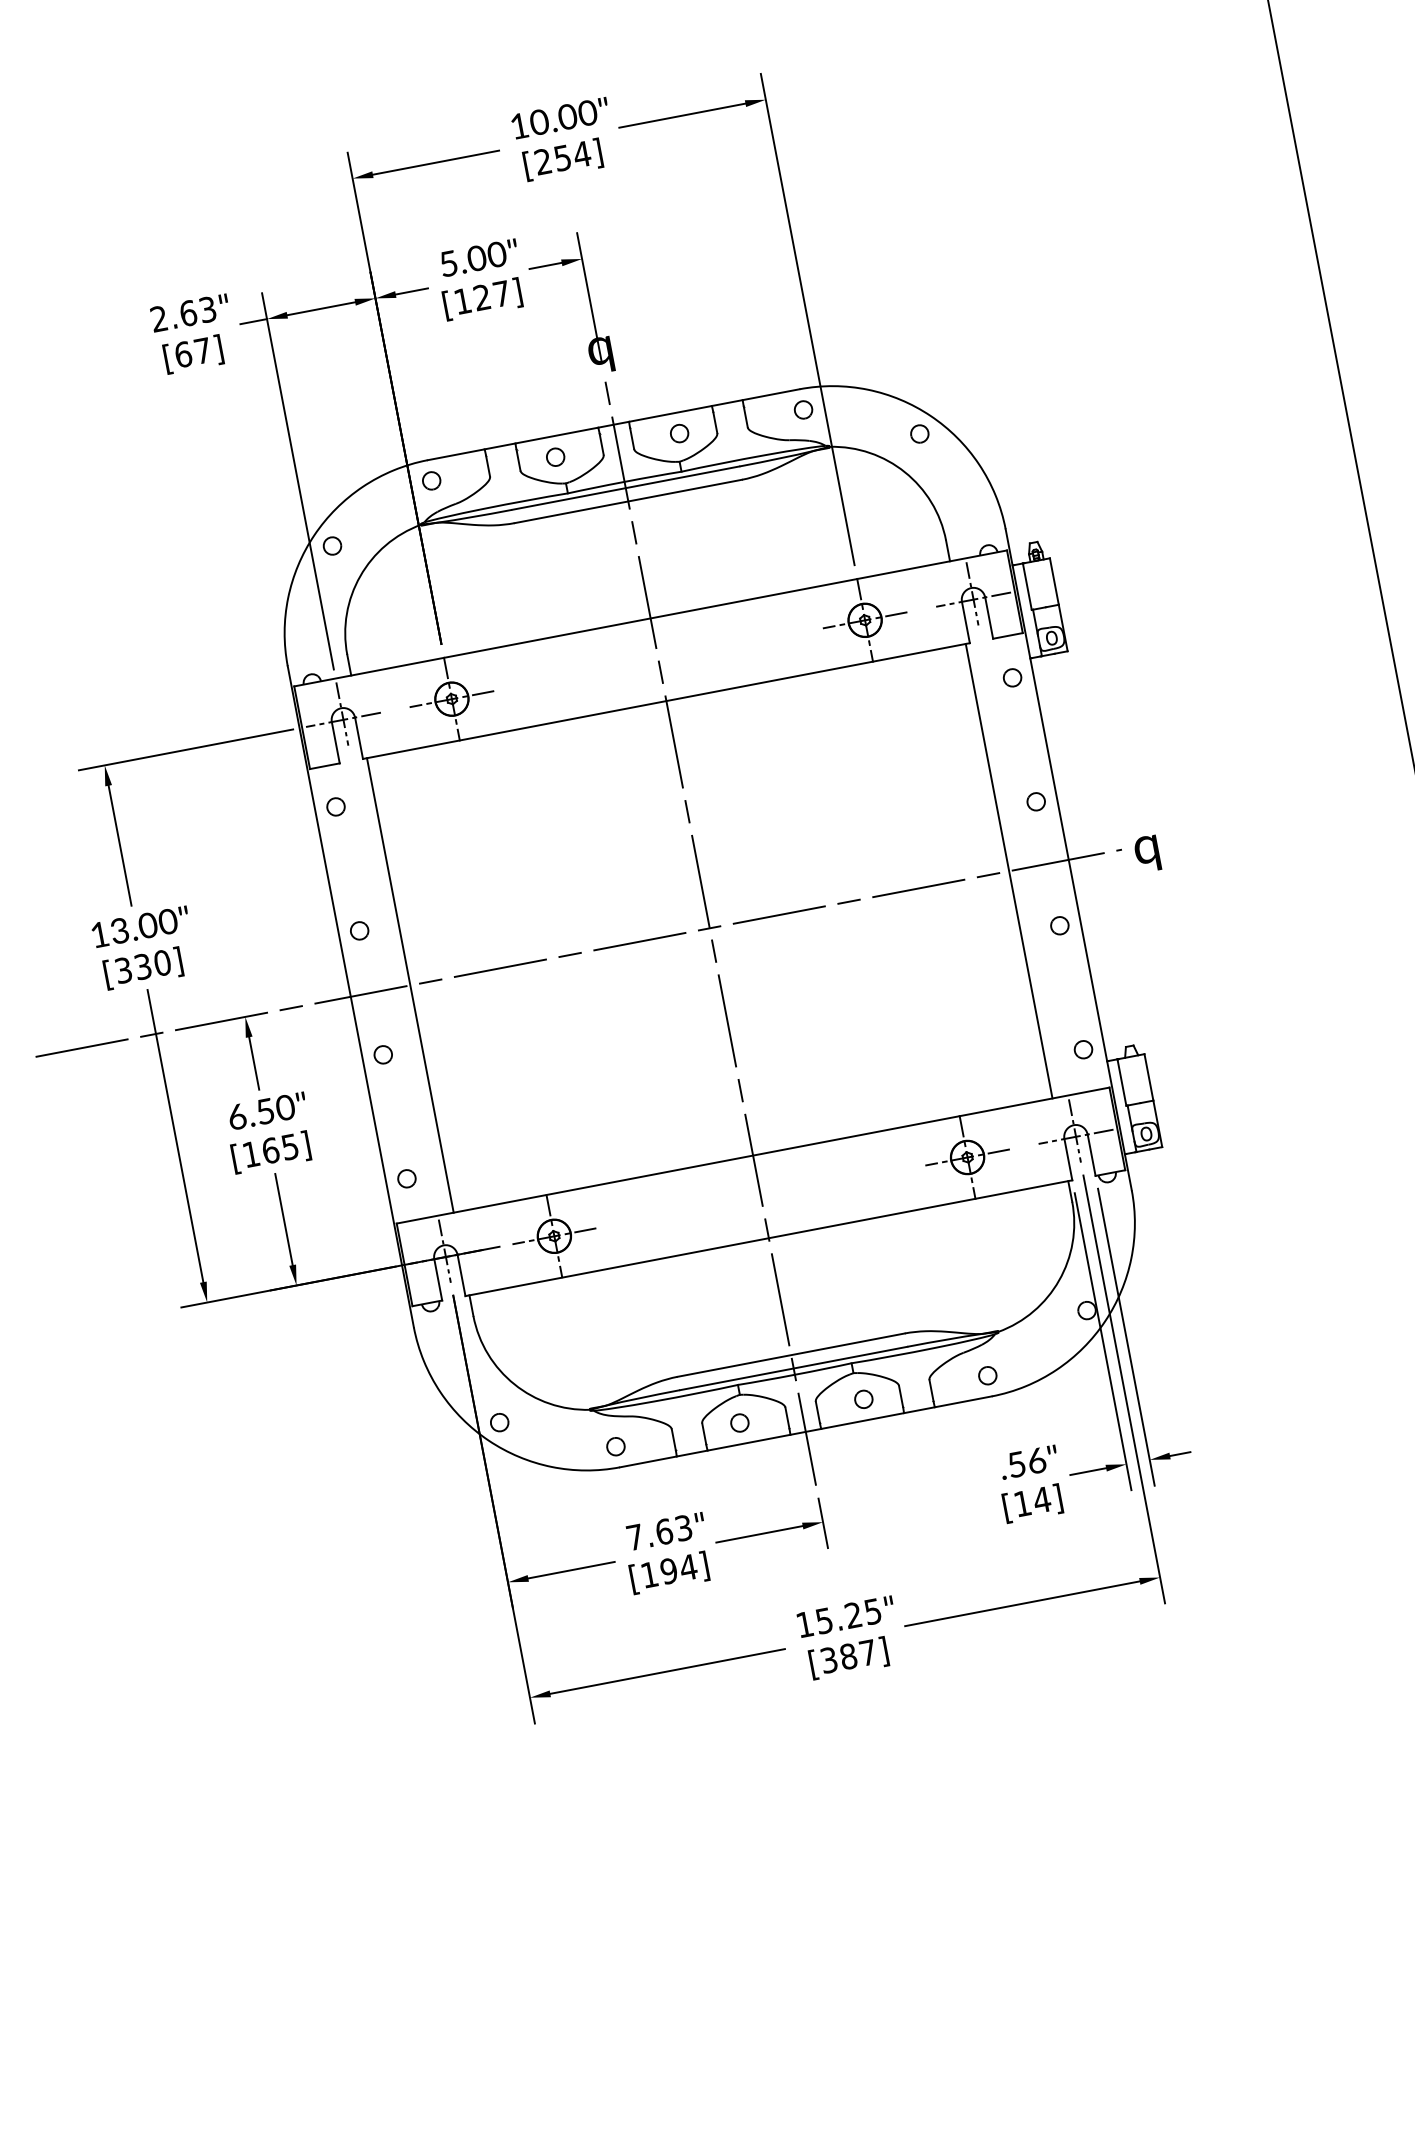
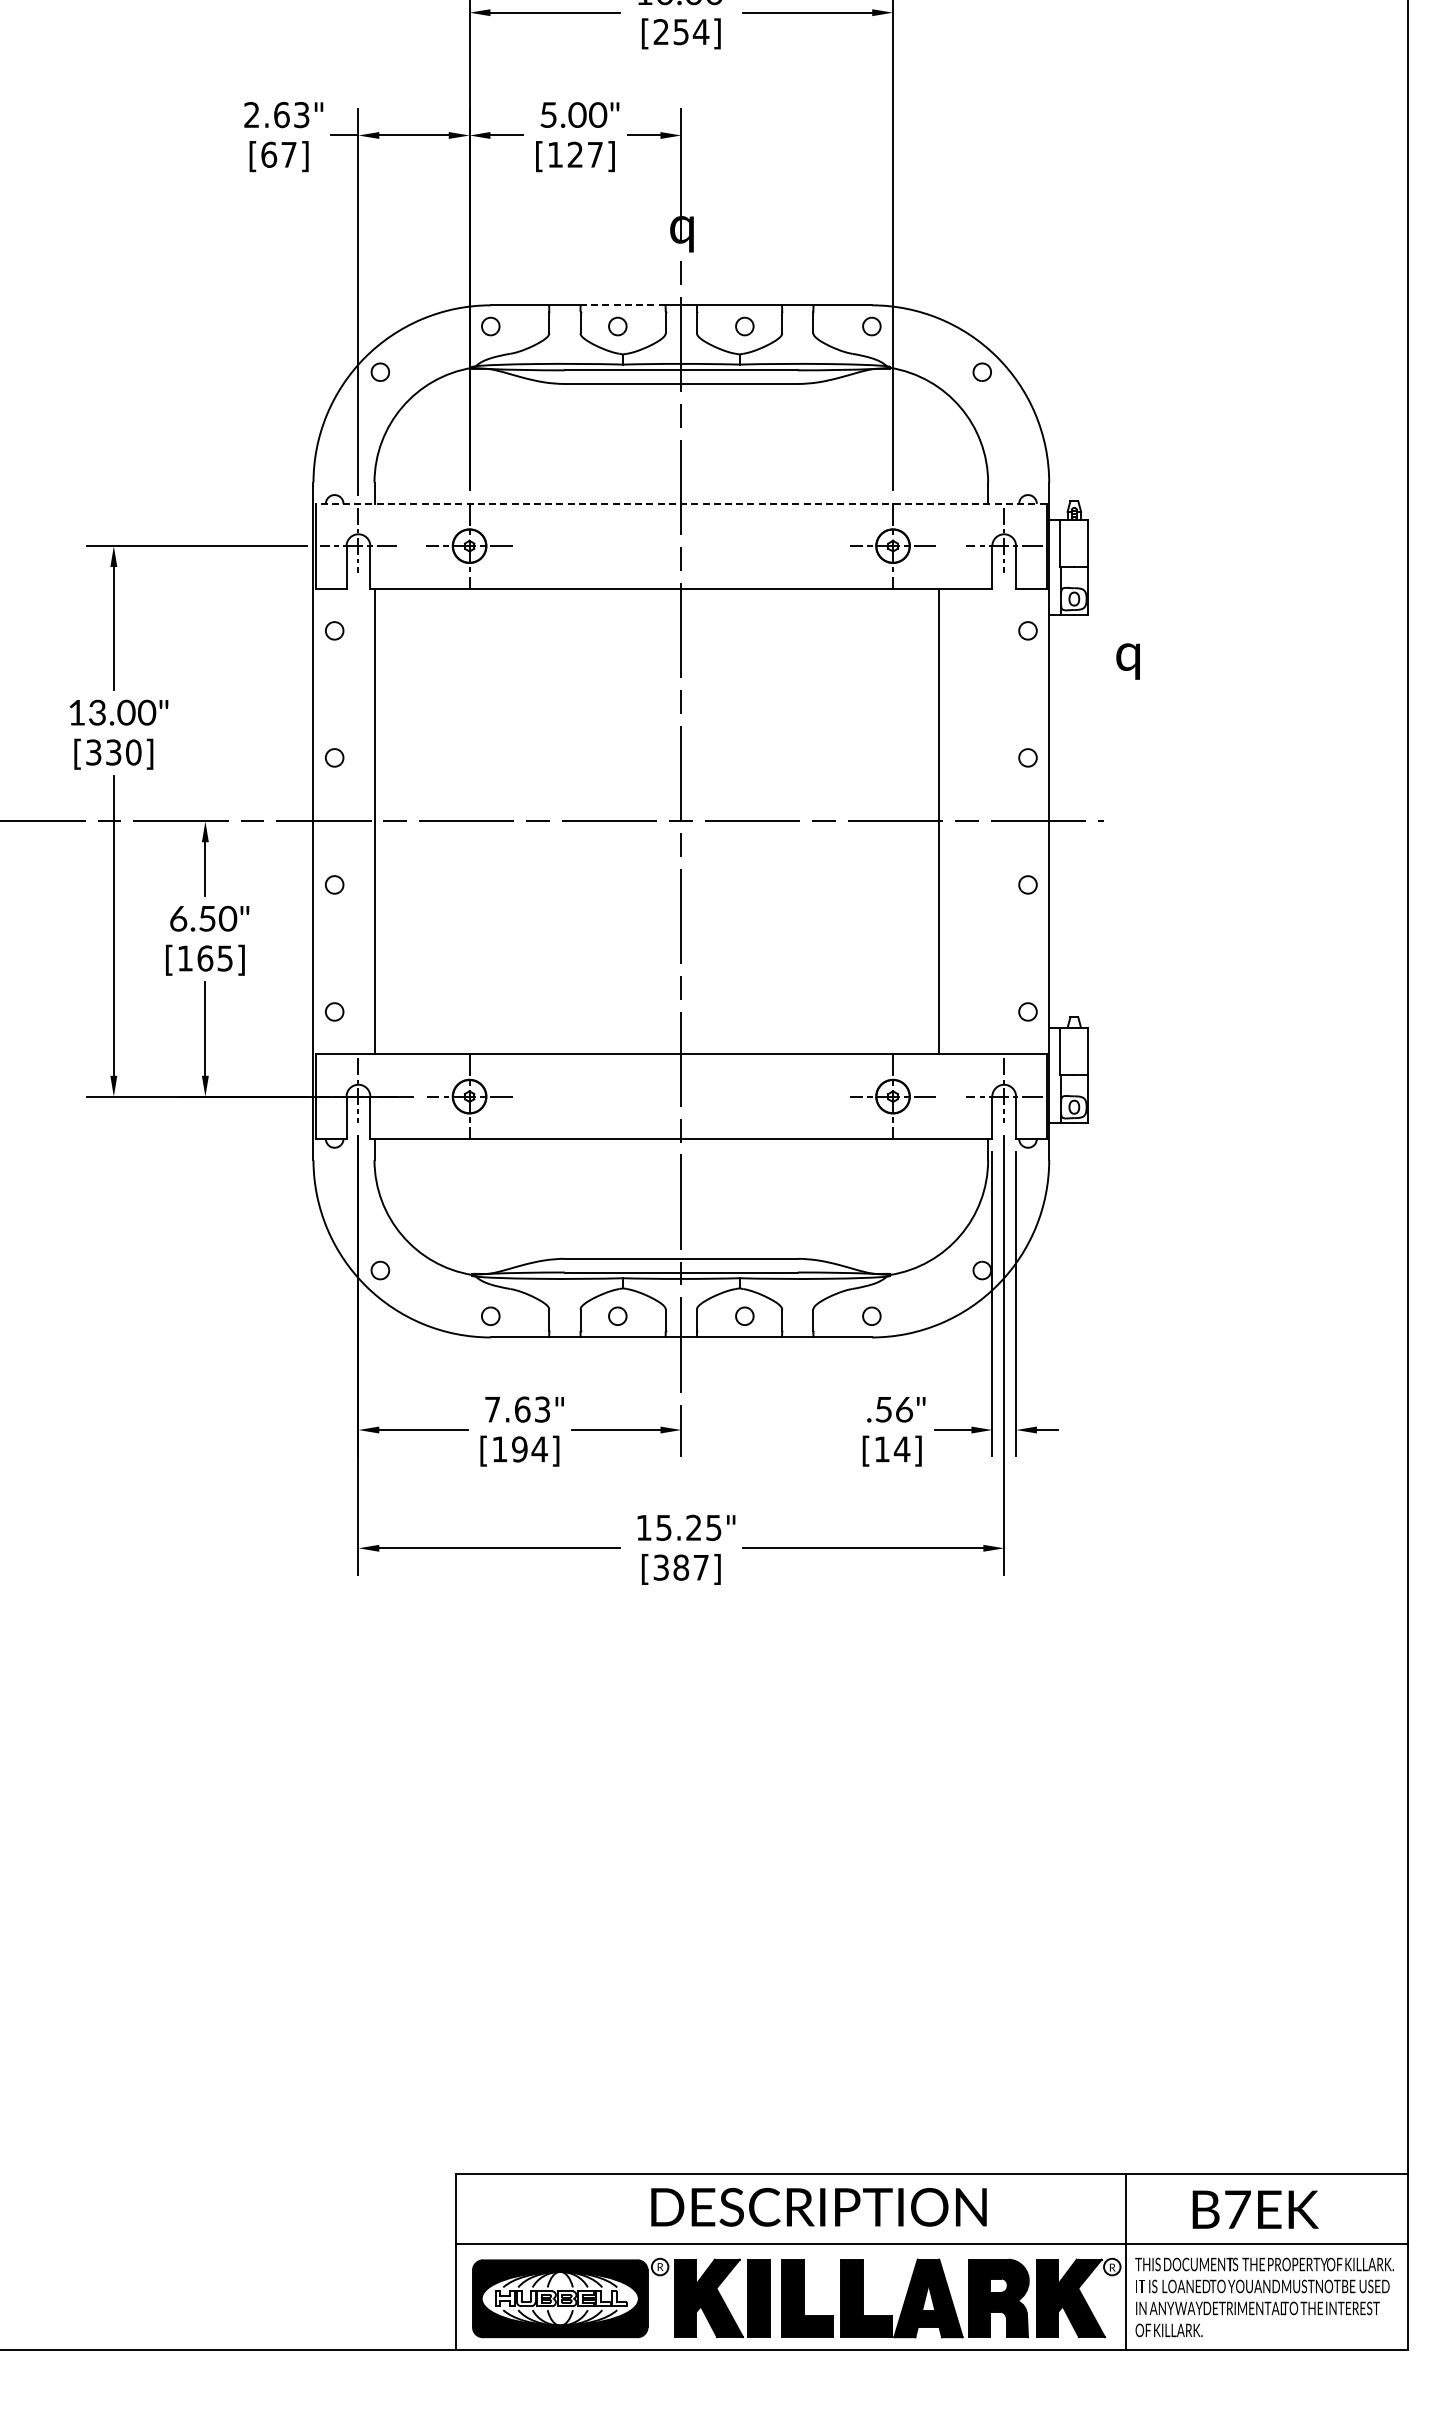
line: (556, 435) -> (622, 305), solid -> dashed
line: (649, 618) -> (680, 503), solid -> dashed
text: (1146, 854) -> (1127, 661), moved
line: (1009, 871) -> (939, 821), moved

